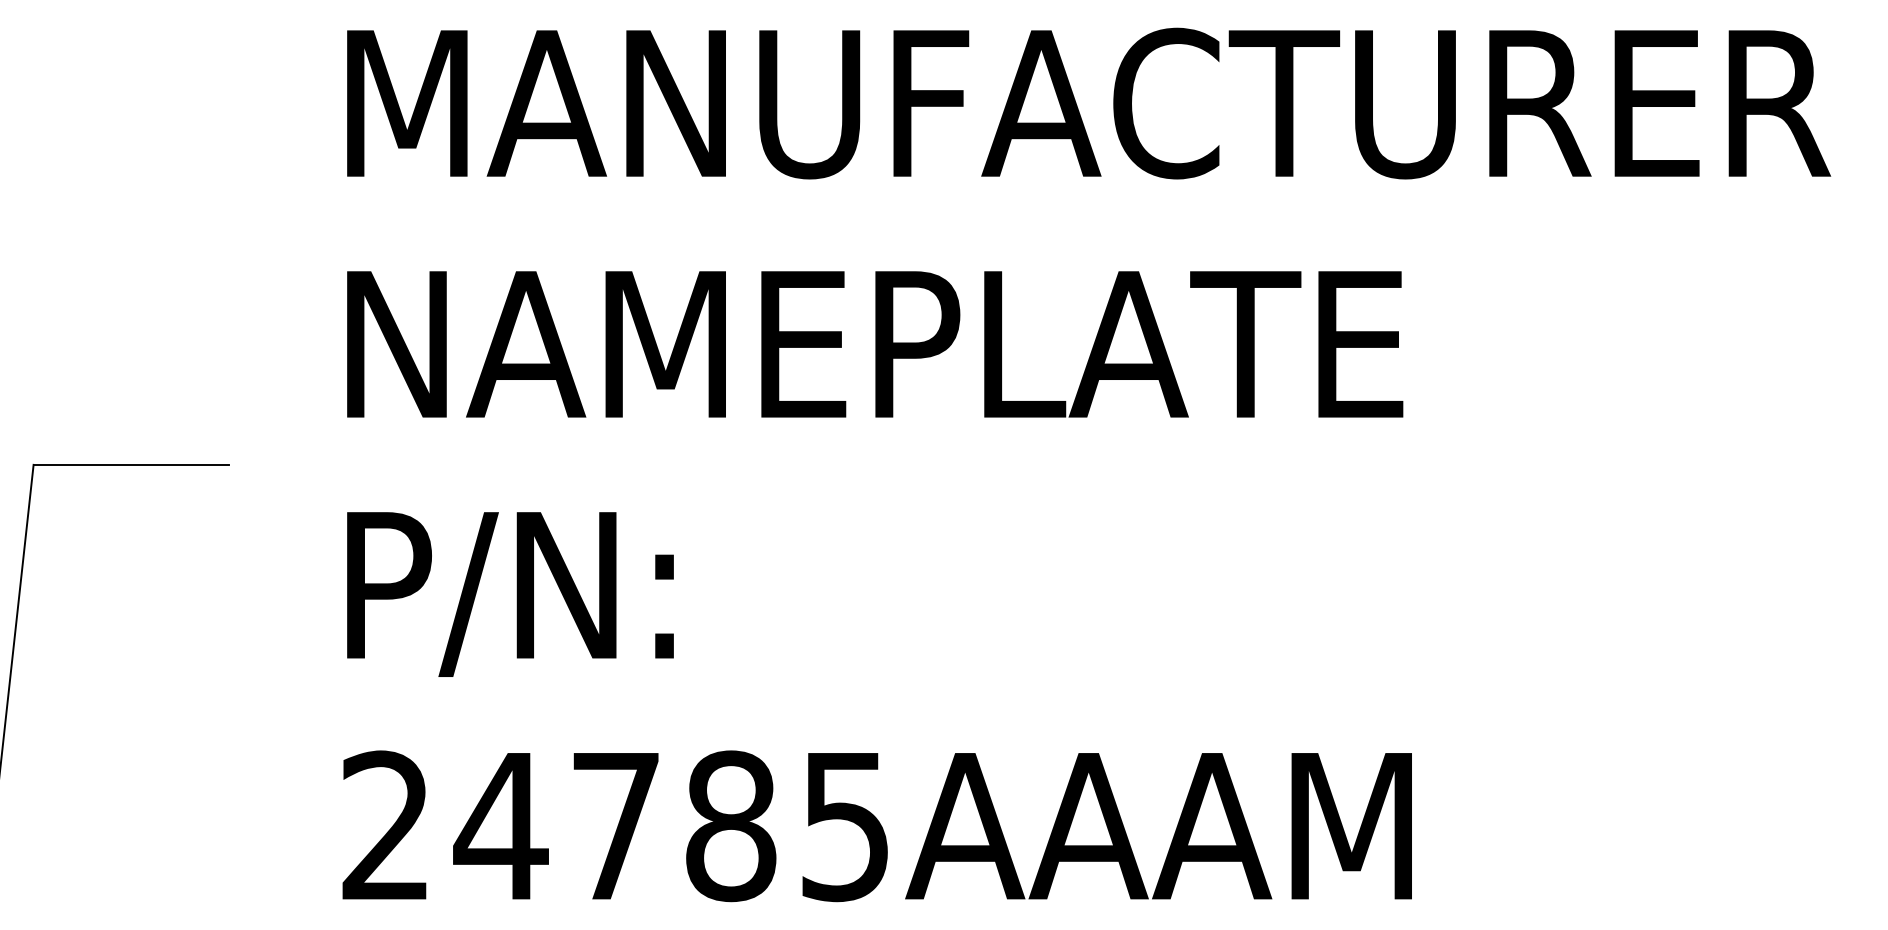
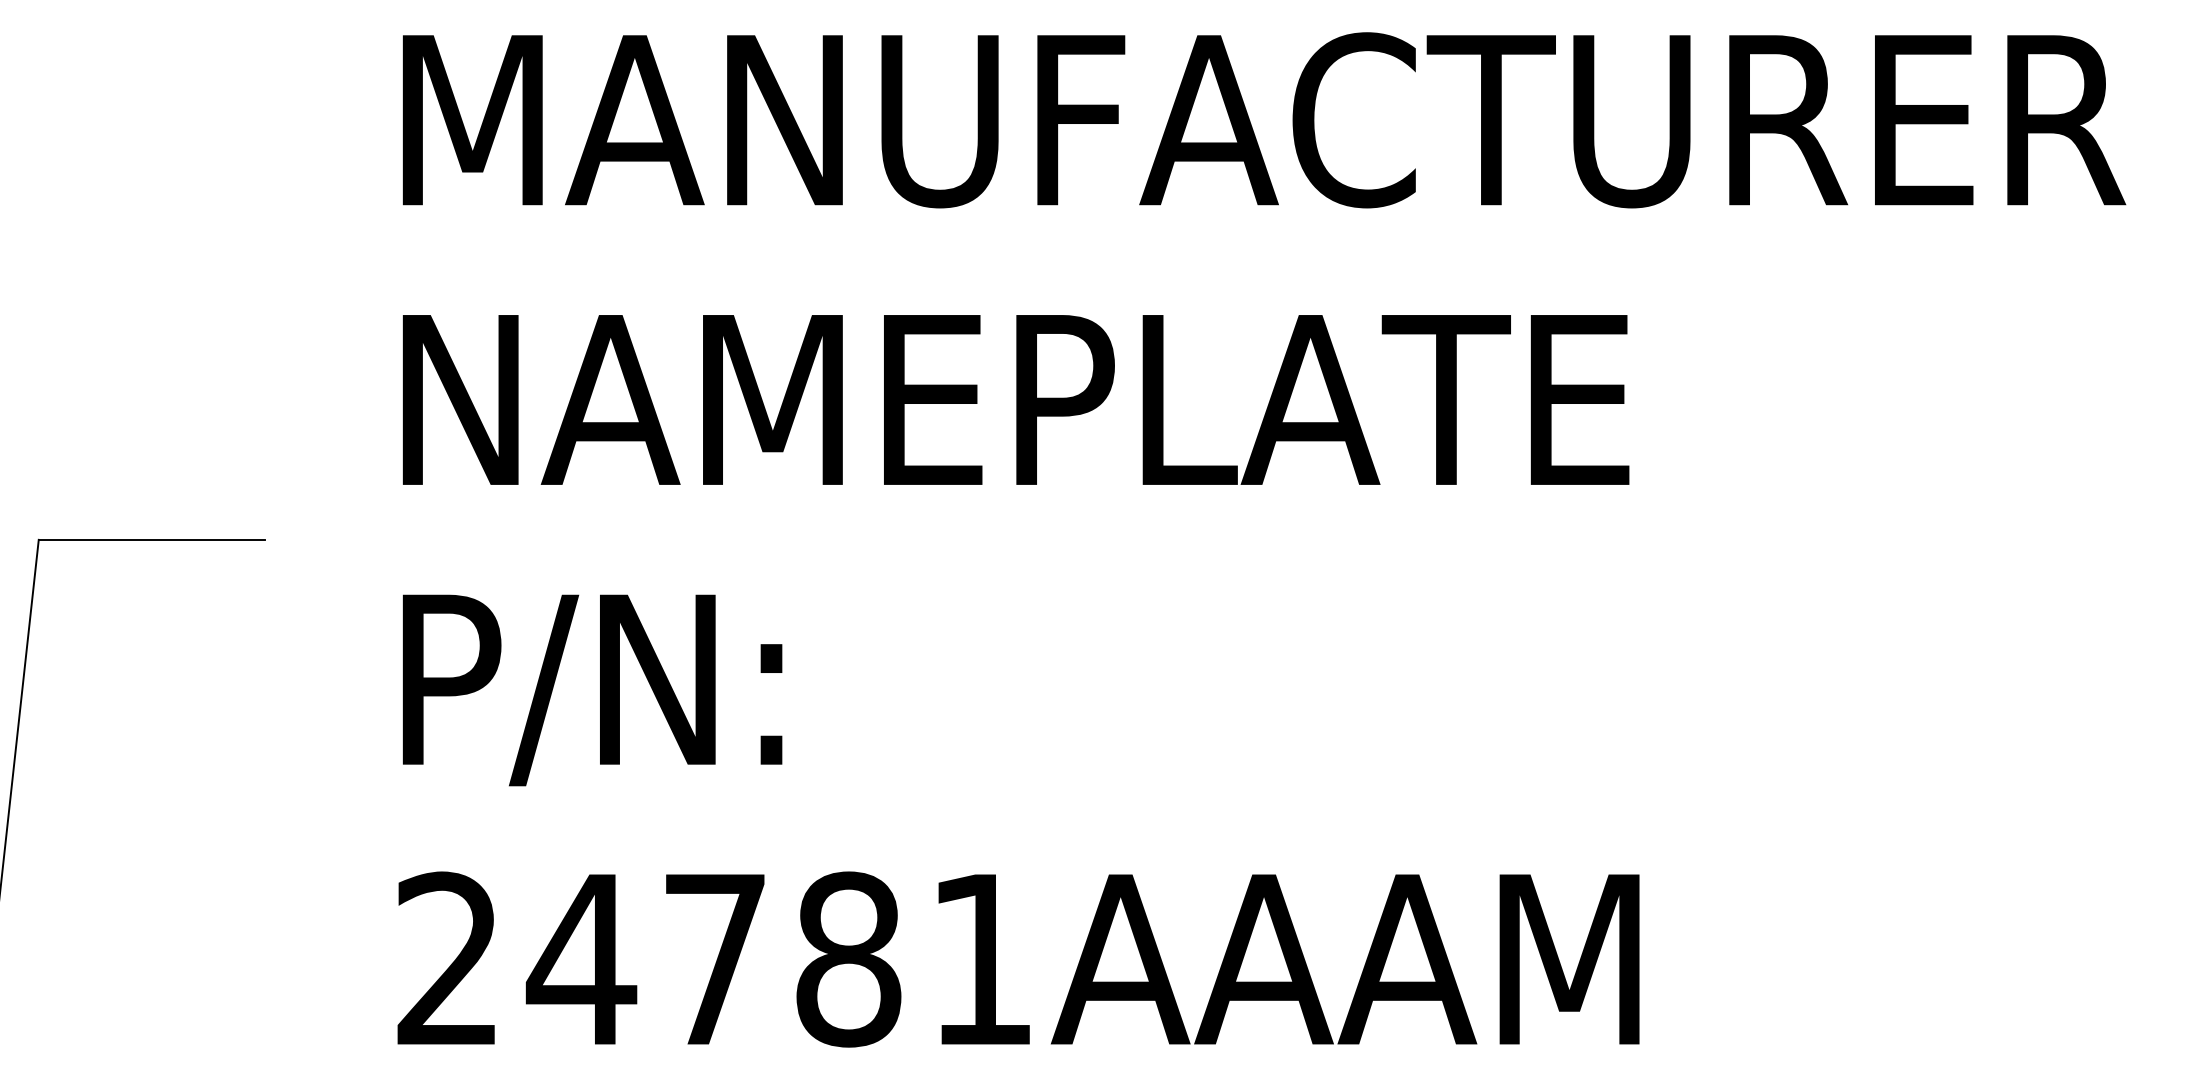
text: (844, 827) -> (980, 960), 24785AAAM -> 24781AAAM

